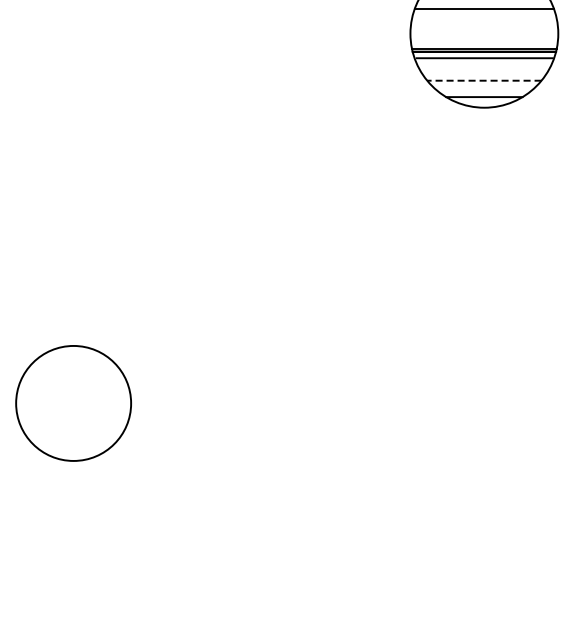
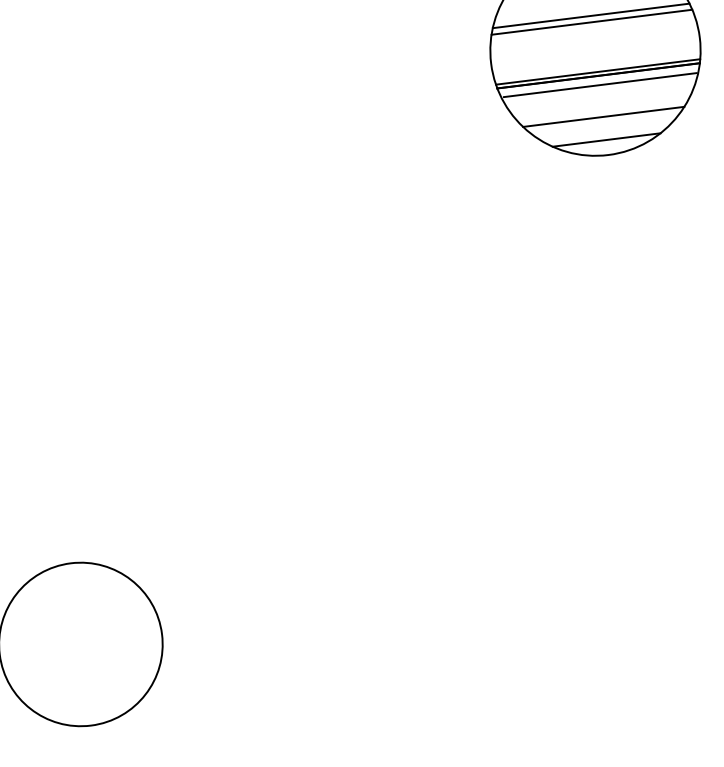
line: (484, 13) -> (592, 22), added
line: (483, 80) -> (602, 116), dashed -> solid

